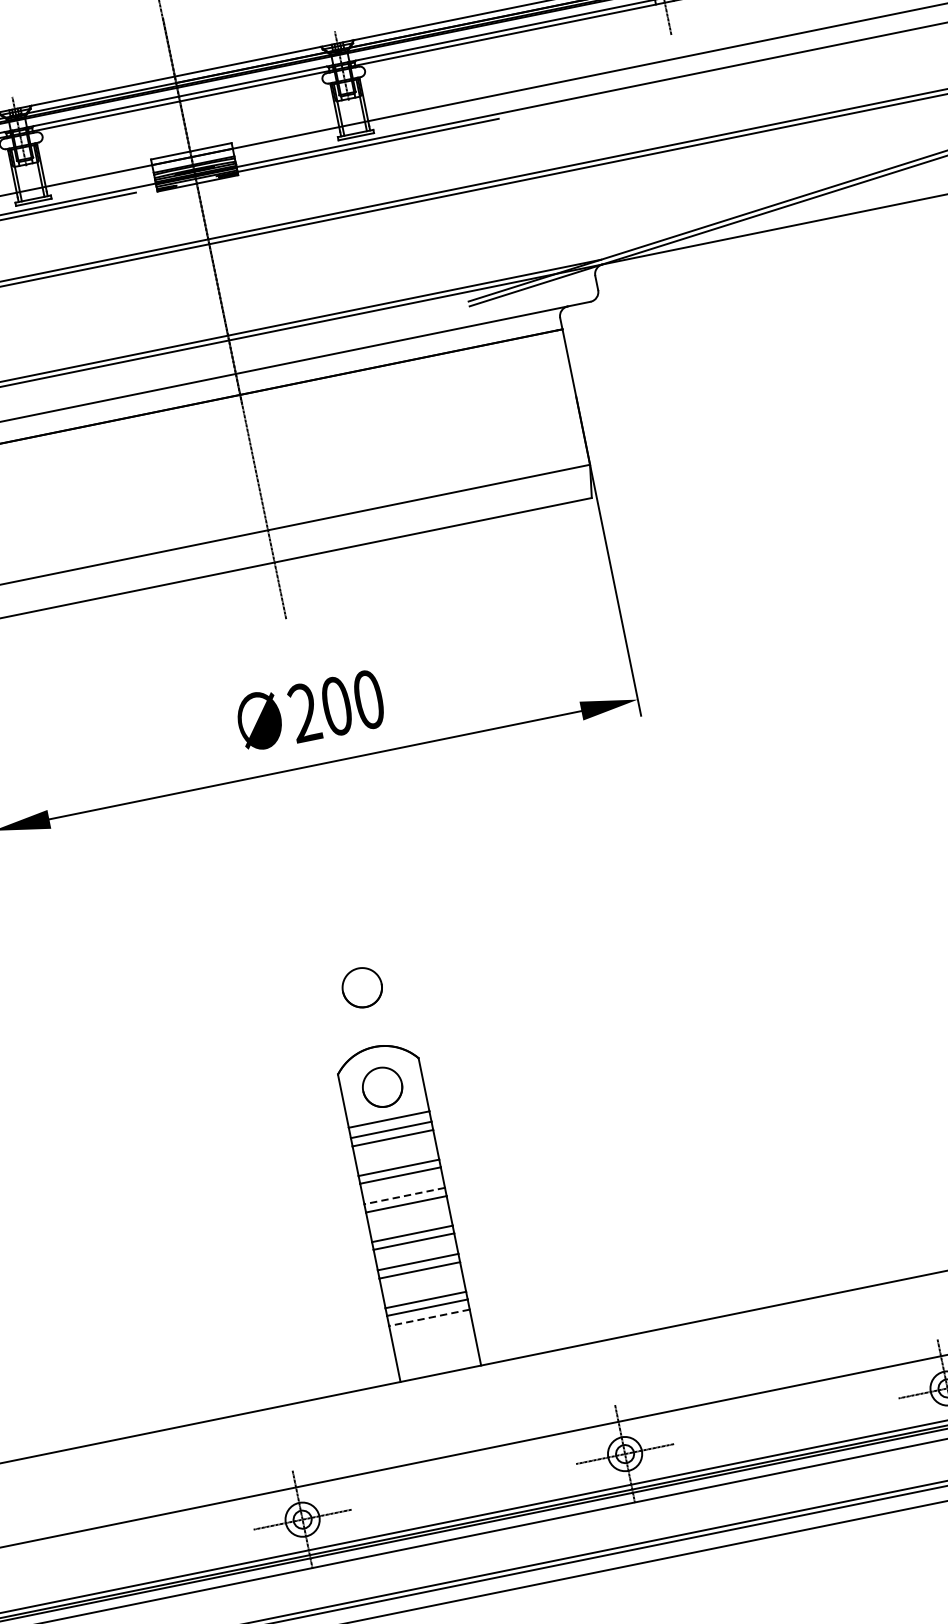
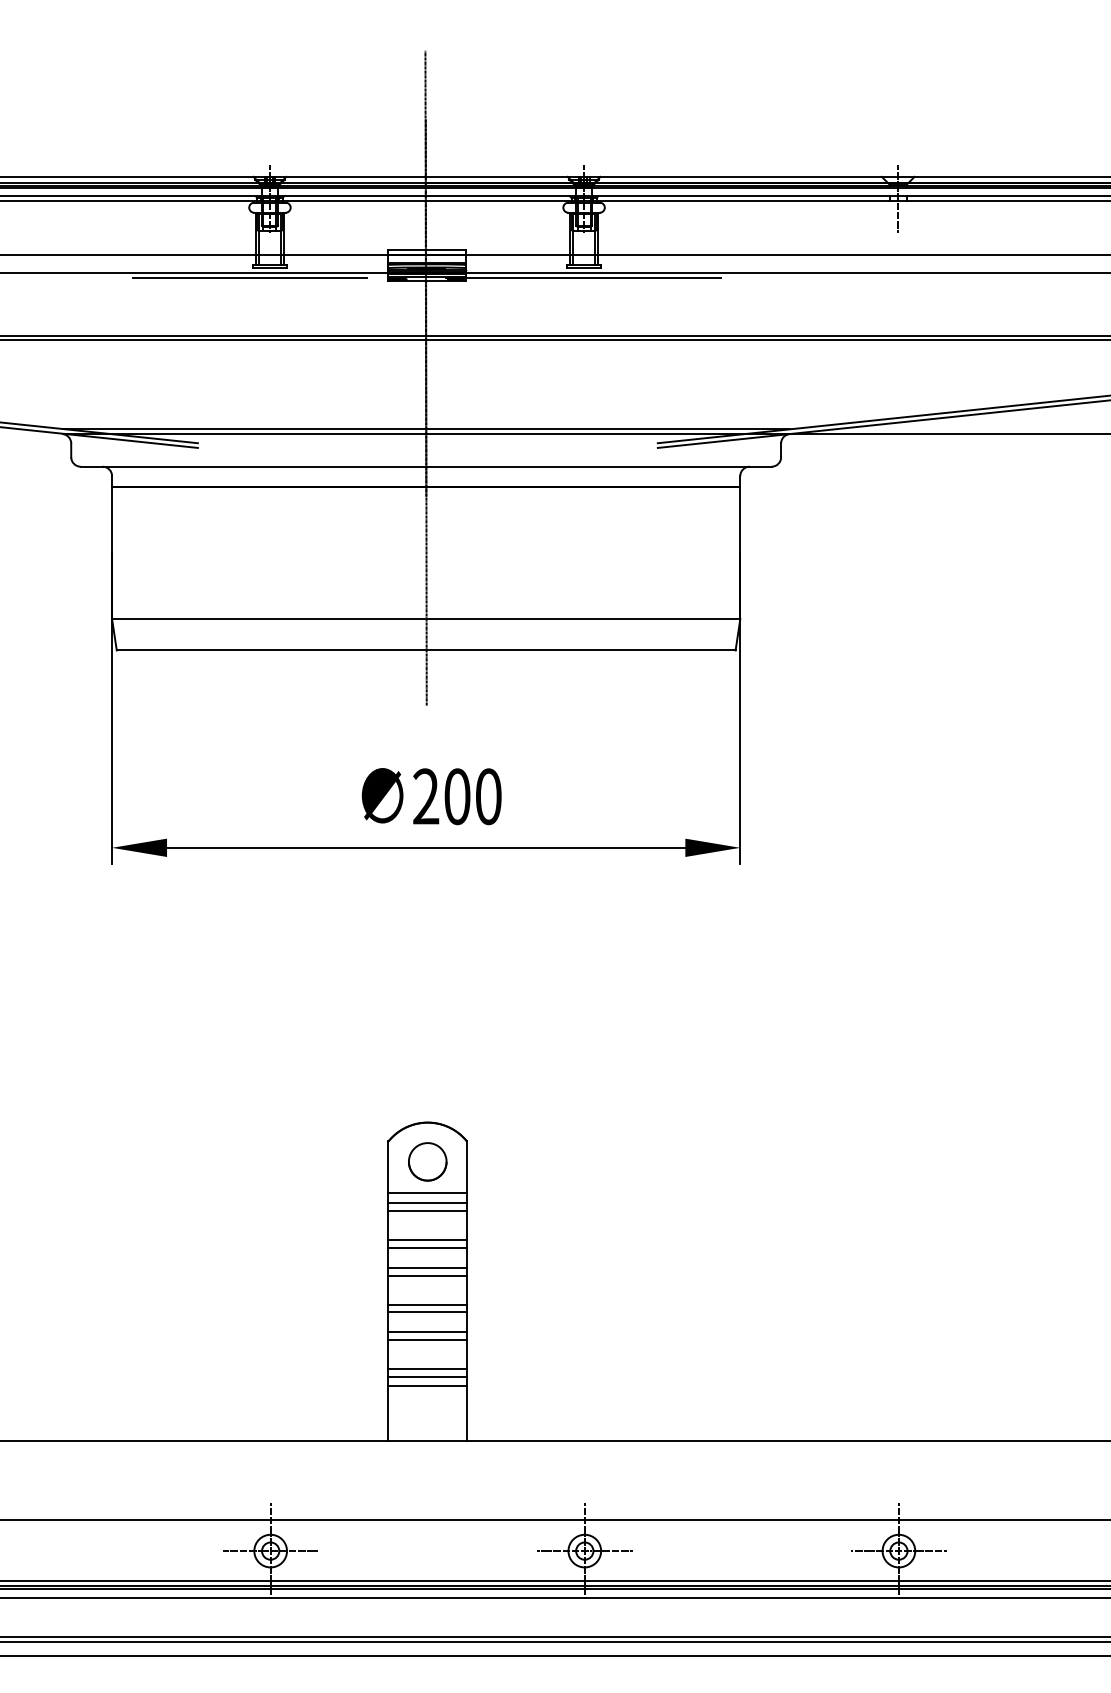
part: (361, 987) -> (427, 1064), removed
line: (404, 1195) -> (427, 1267), dashed -> solid
line: (429, 1317) -> (427, 1386), dashed -> solid

